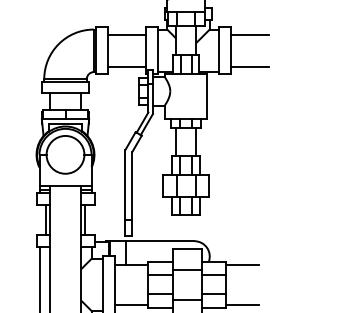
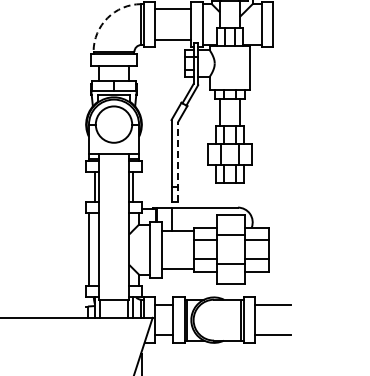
line: (250, 35) -> (291, 9), removed
arc: (58, 44) -> (107, 18), solid -> dashed
line: (250, 66) -> (291, 39), removed
line: (132, 193) -> (178, 161), solid -> dashed
line: (242, 264) -> (284, 230), removed
line: (242, 304) -> (284, 268), removed

